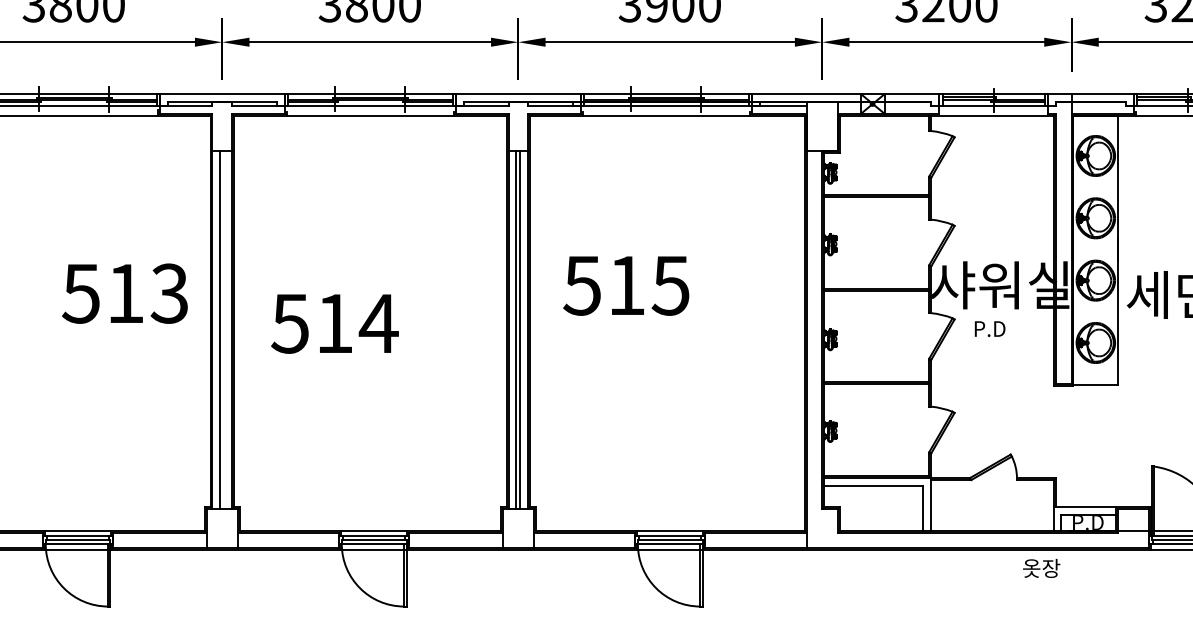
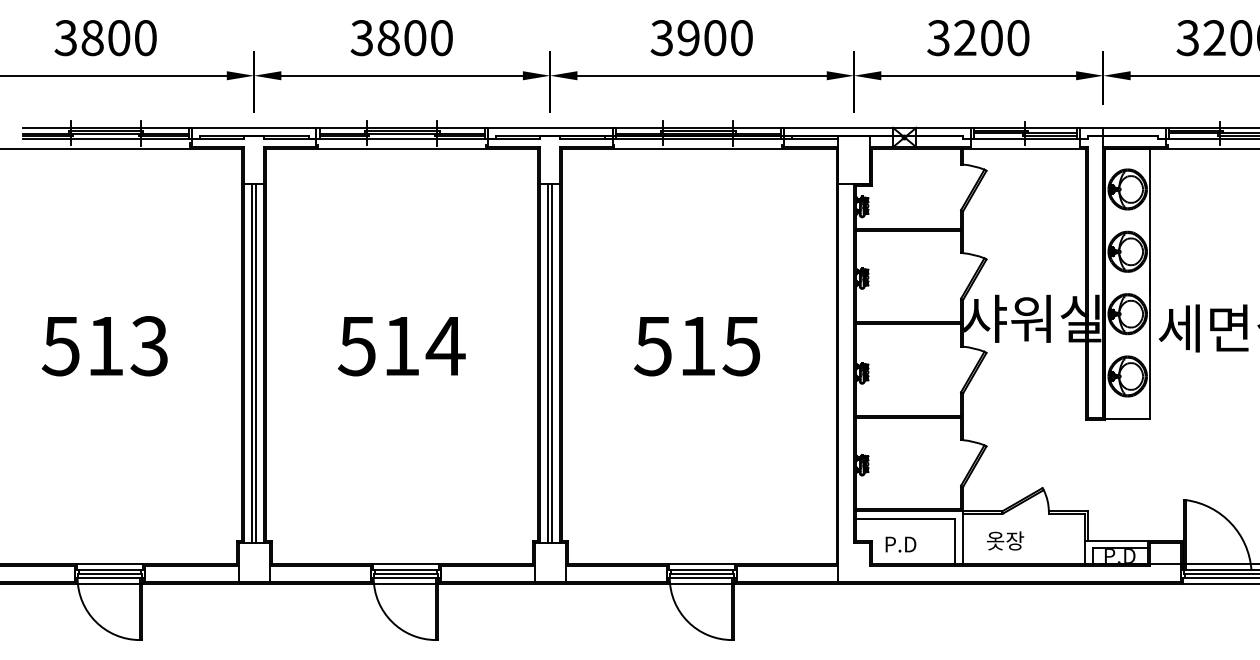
text: (626, 285) -> (697, 346), moved
text: (124, 293) -> (104, 346), moved
text: (334, 323) -> (401, 346), moved
text: (989, 328) -> (900, 544), moved
line: (224, 329) -> (256, 363), added
text: (1041, 567) -> (1005, 540), moved

